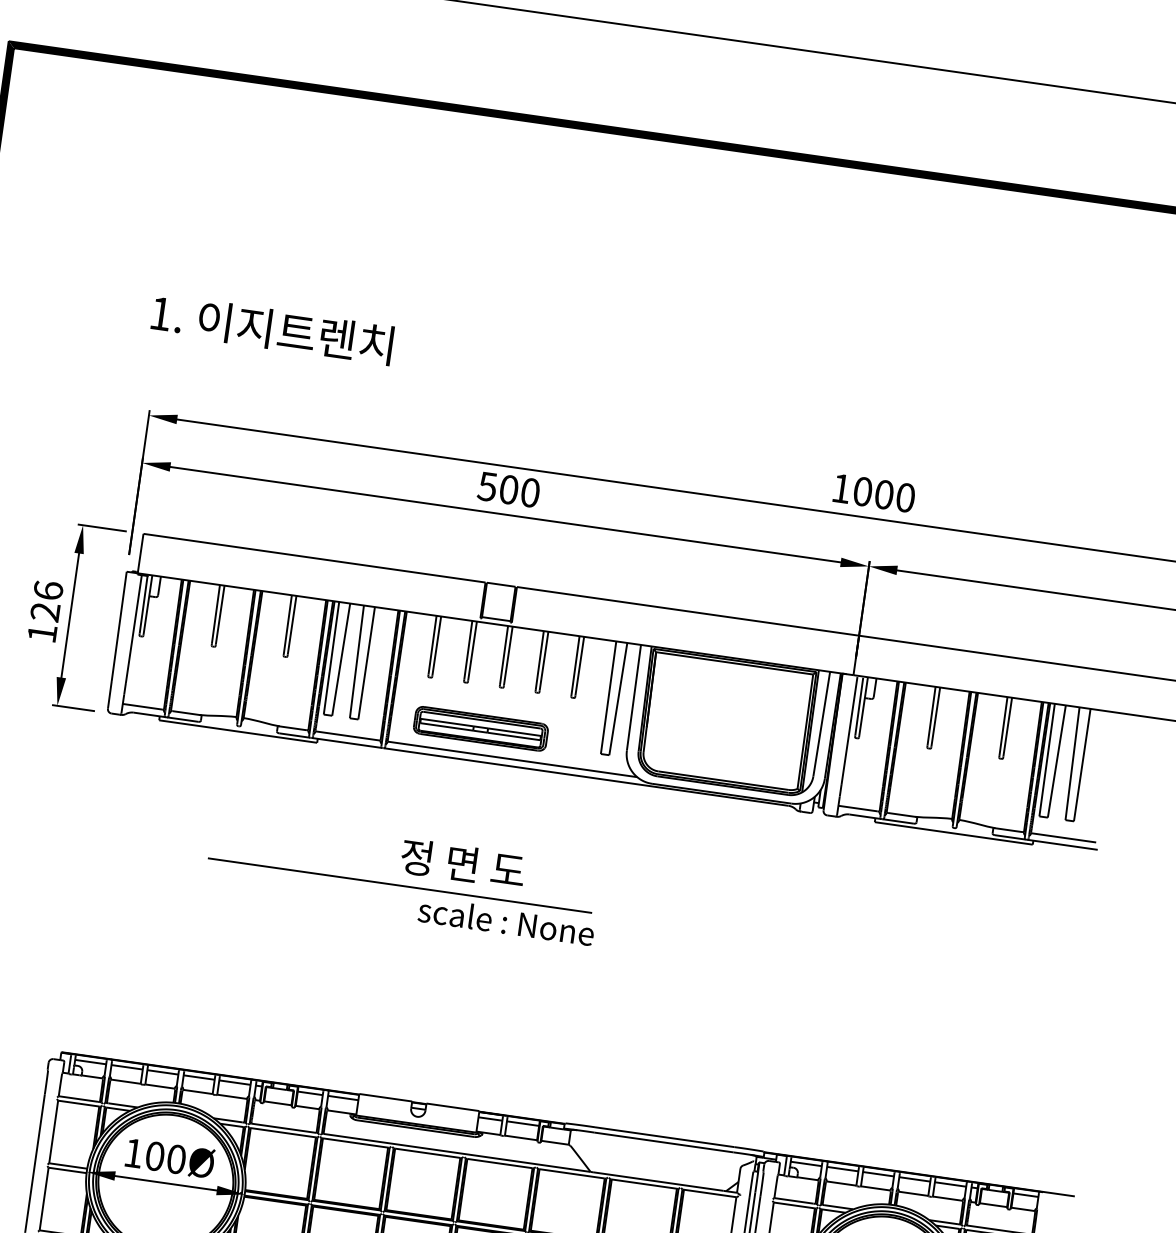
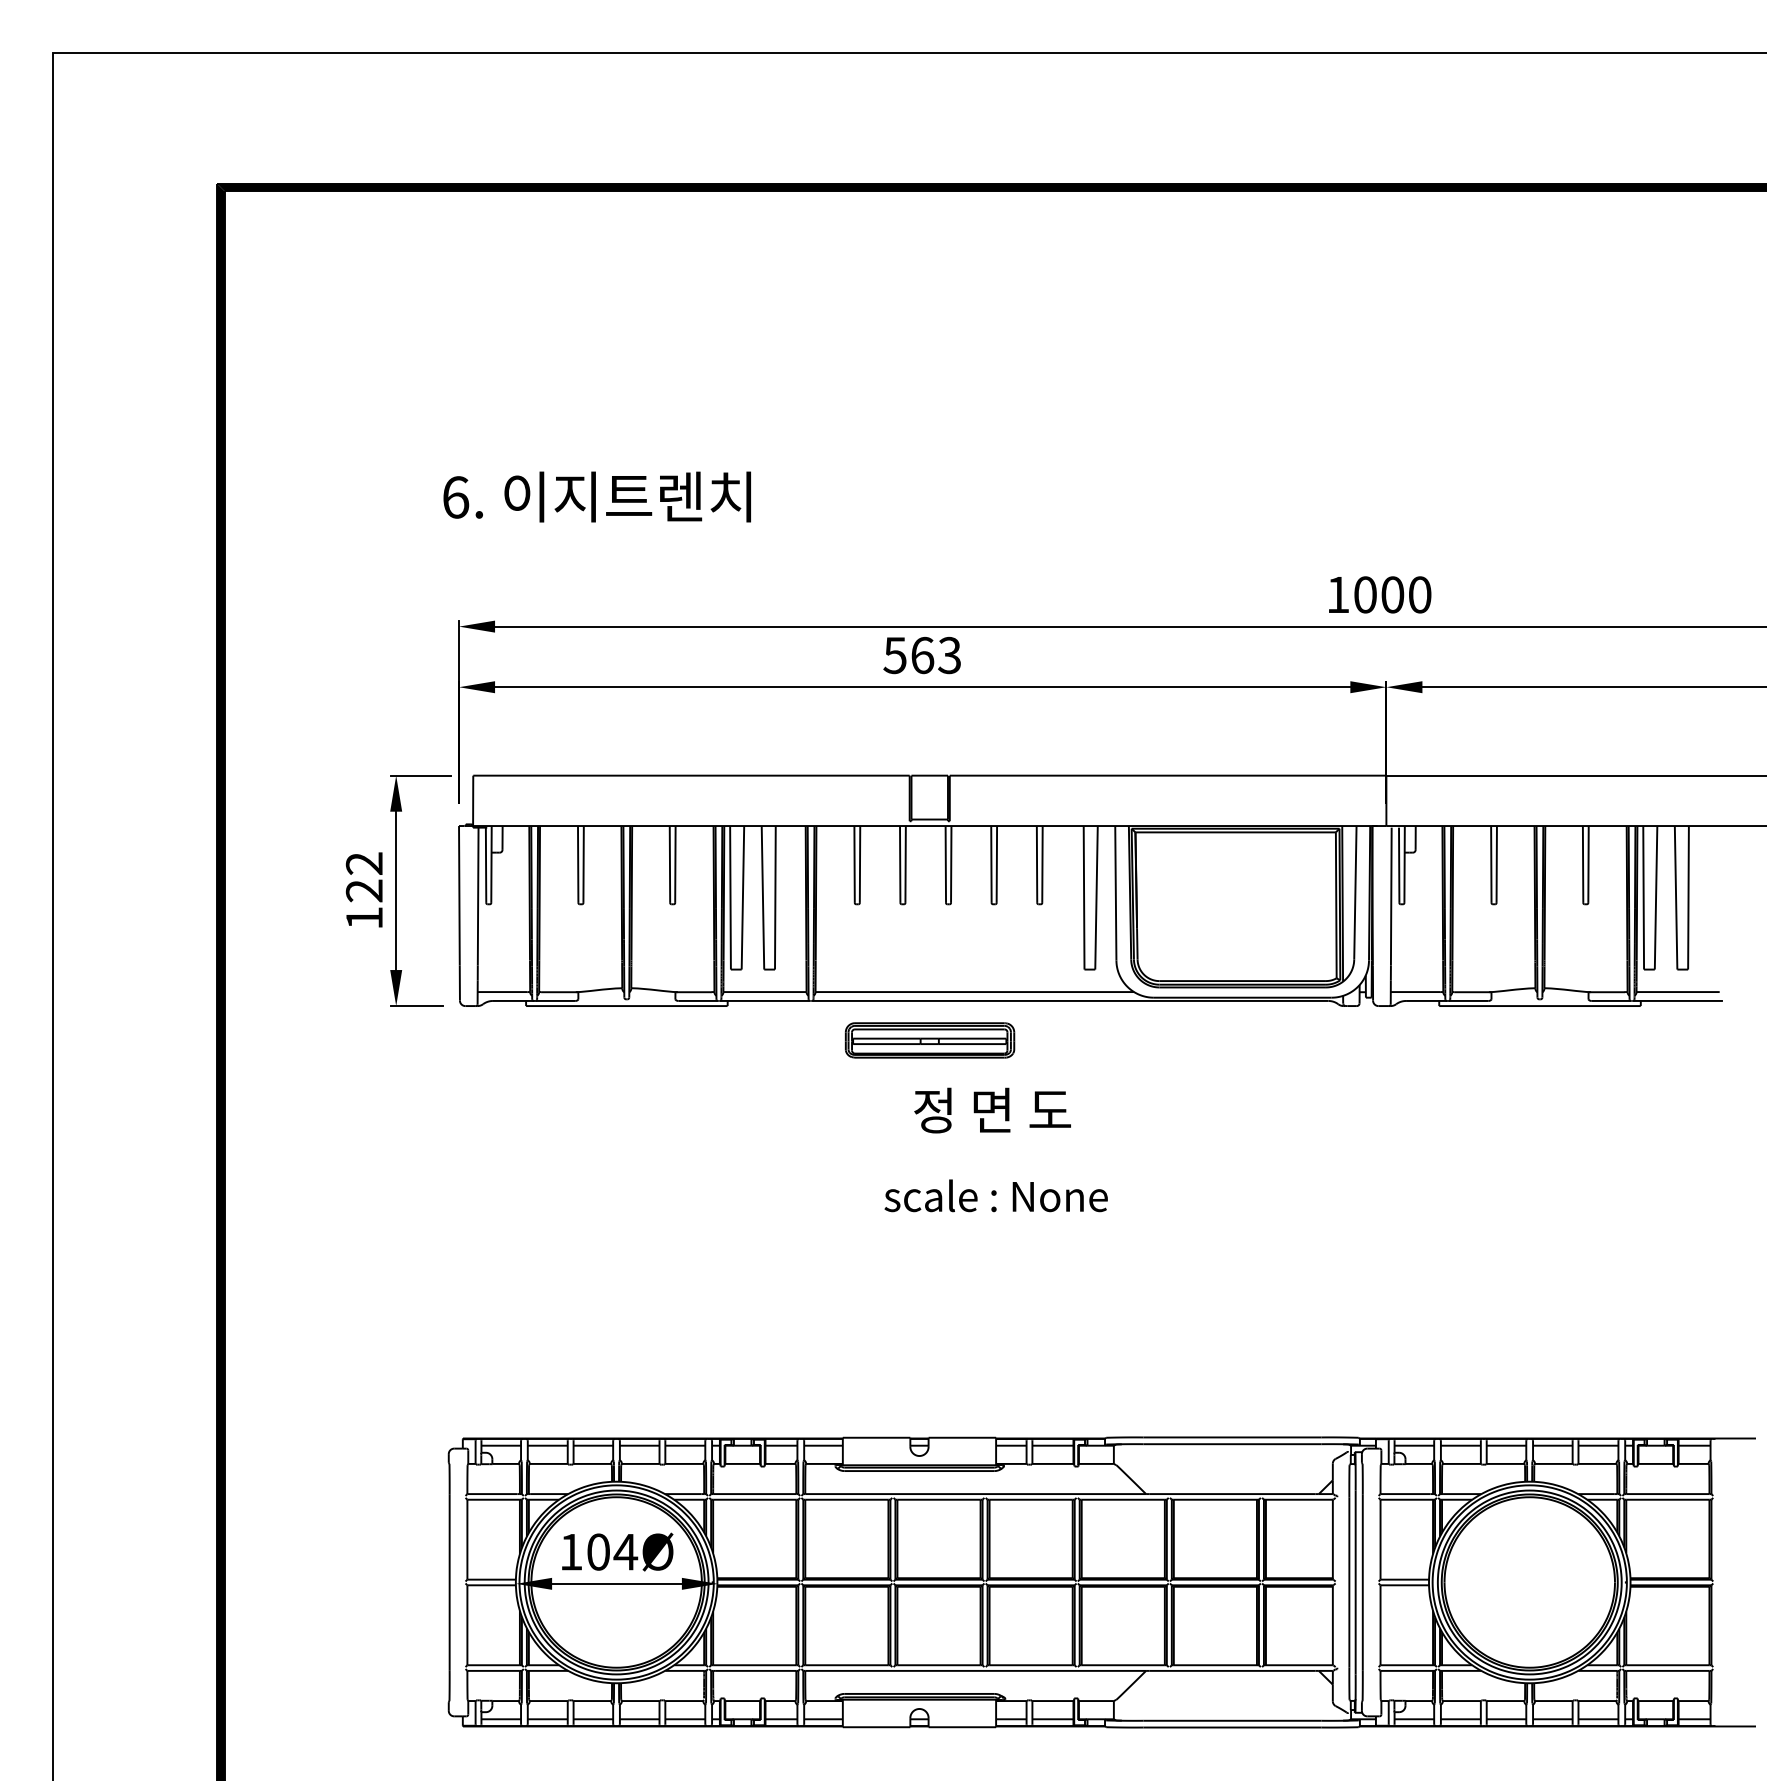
text: (161, 314) -> (456, 497), 1. -> 6.
text: (519, 491) -> (936, 655), 500 -> 563
text: (48, 590) -> (364, 863), 126 -> 122
part: (480, 728) -> (929, 1040), moved
text: (462, 863) -> (992, 1110), moved
line: (399, 885) -> (856, 1169), removed
text: (176, 1158) -> (625, 1551), 100Ø -> 104Ø

